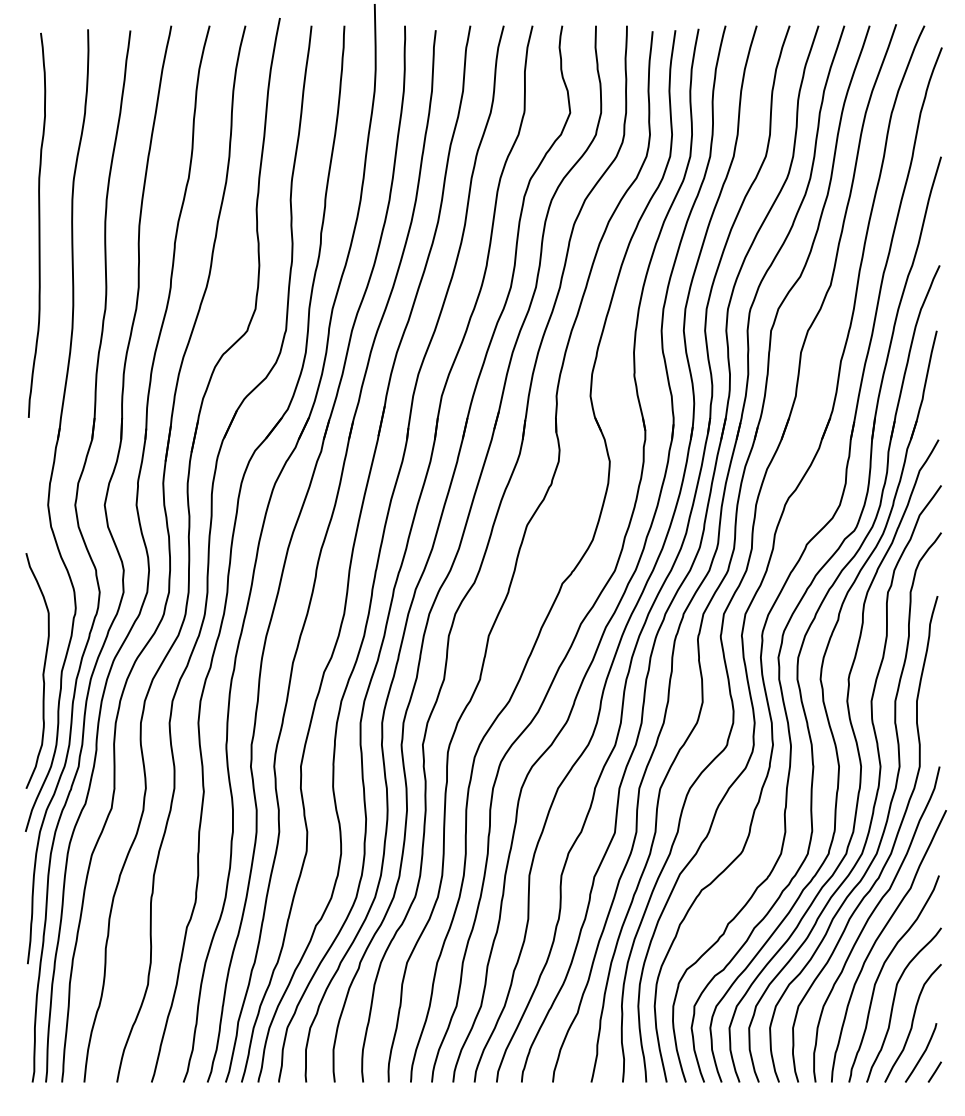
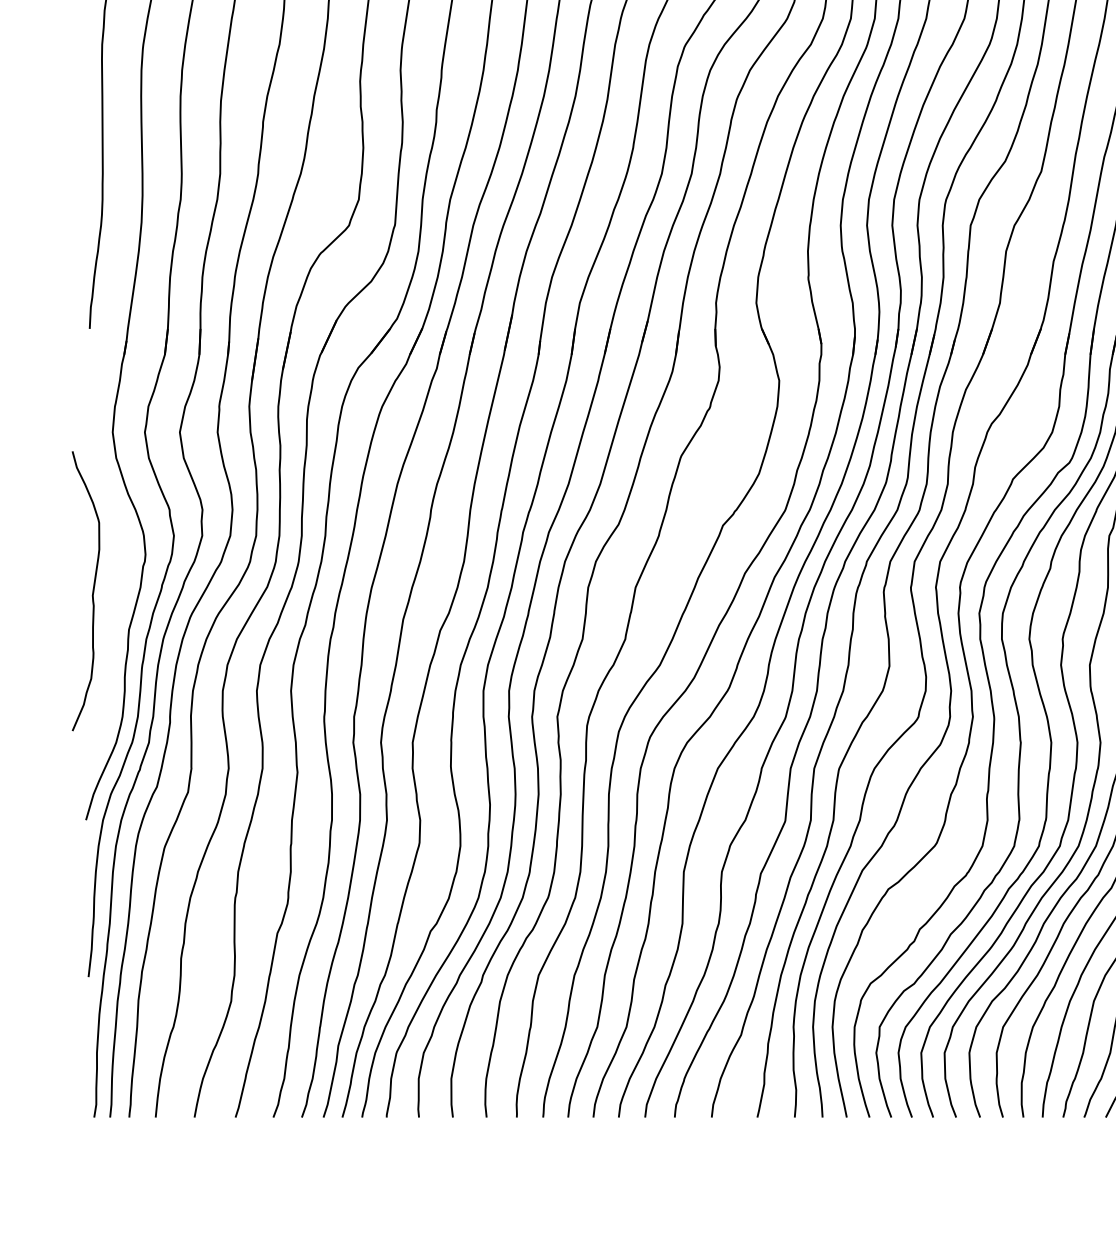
curve: (42, 671) -> (91, 591), moved

